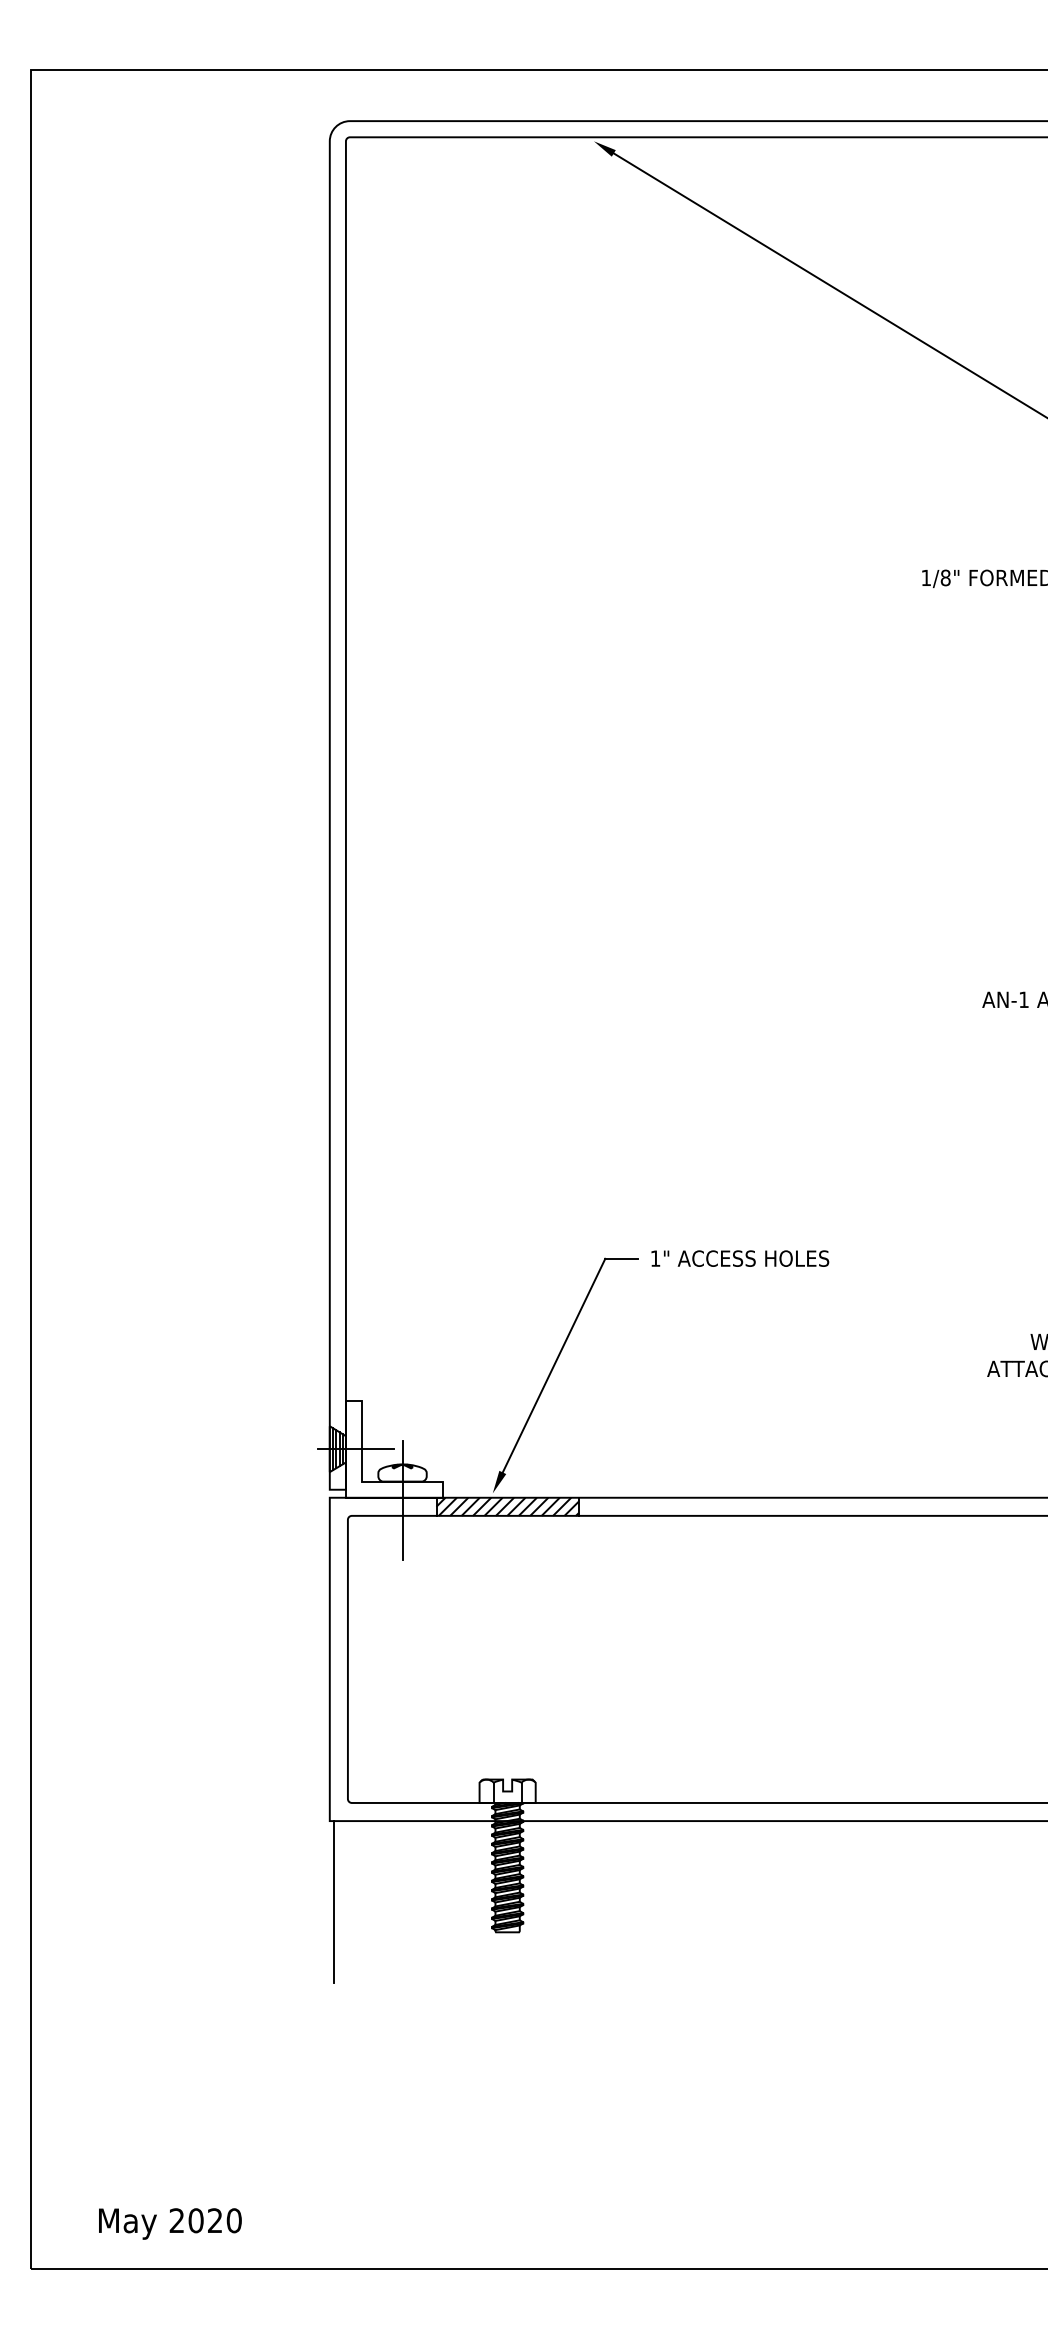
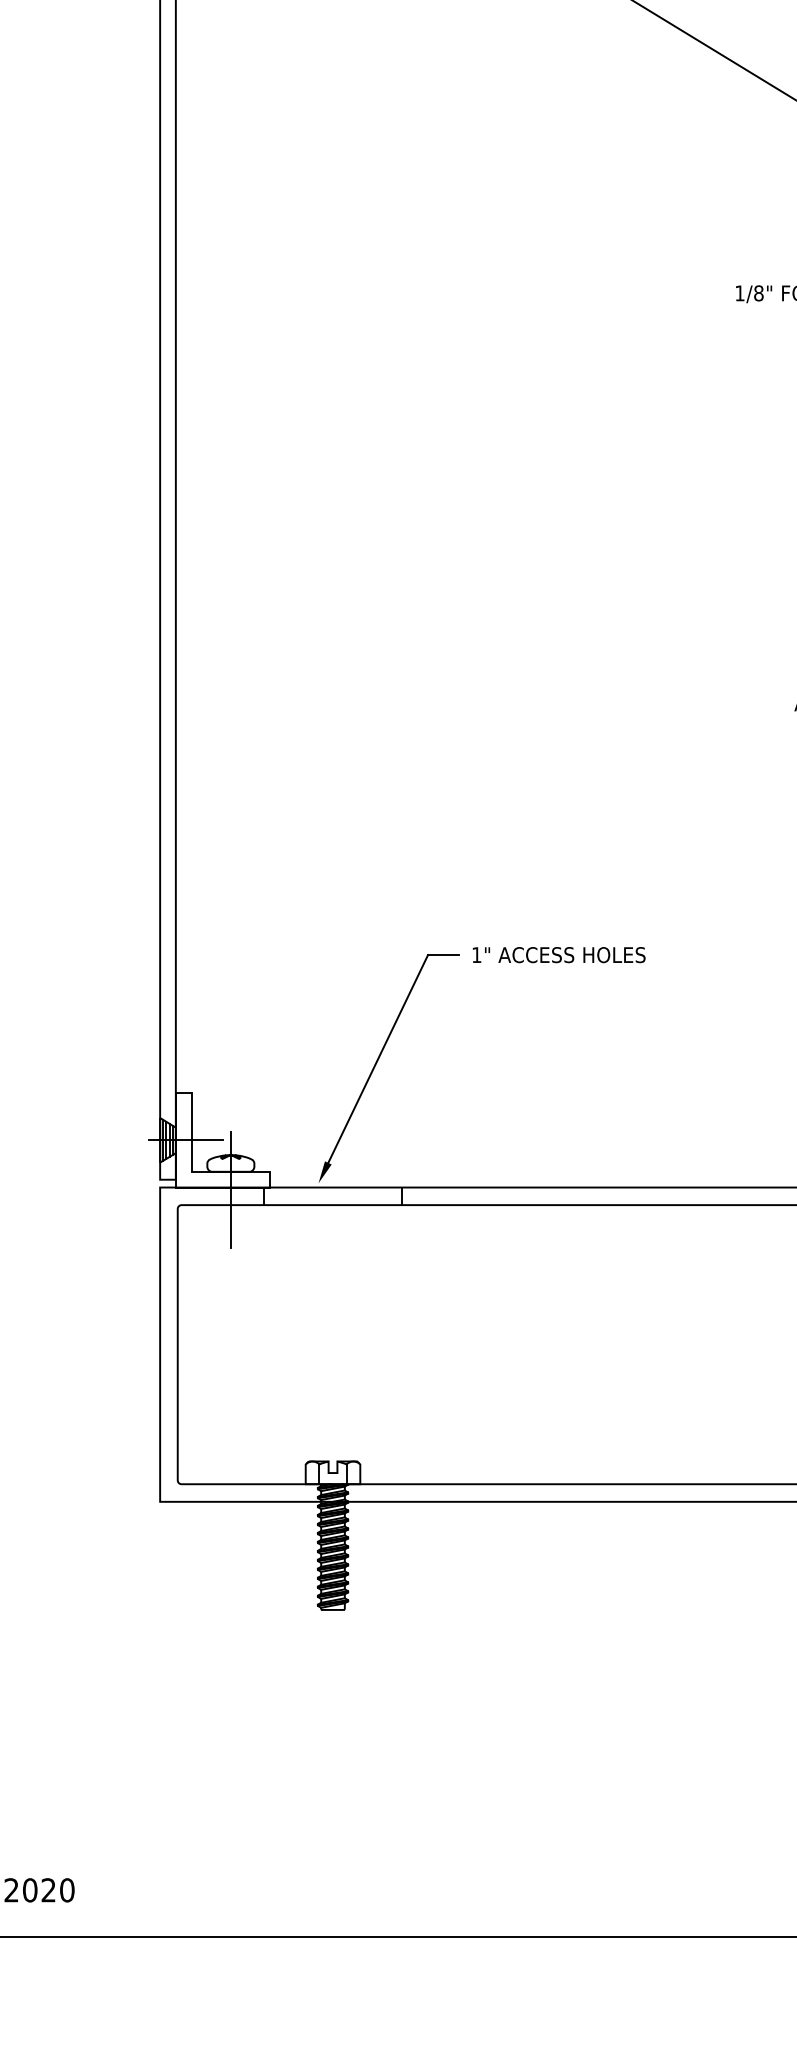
hatch: (507, 1506) -> (332, 1196), removed
line: (333, 1901) -> (163, 1579), removed

